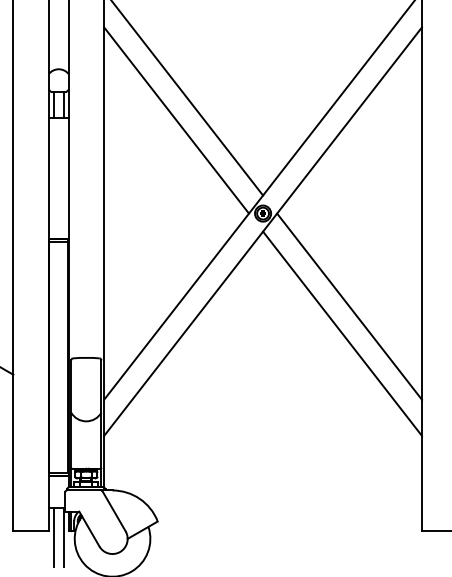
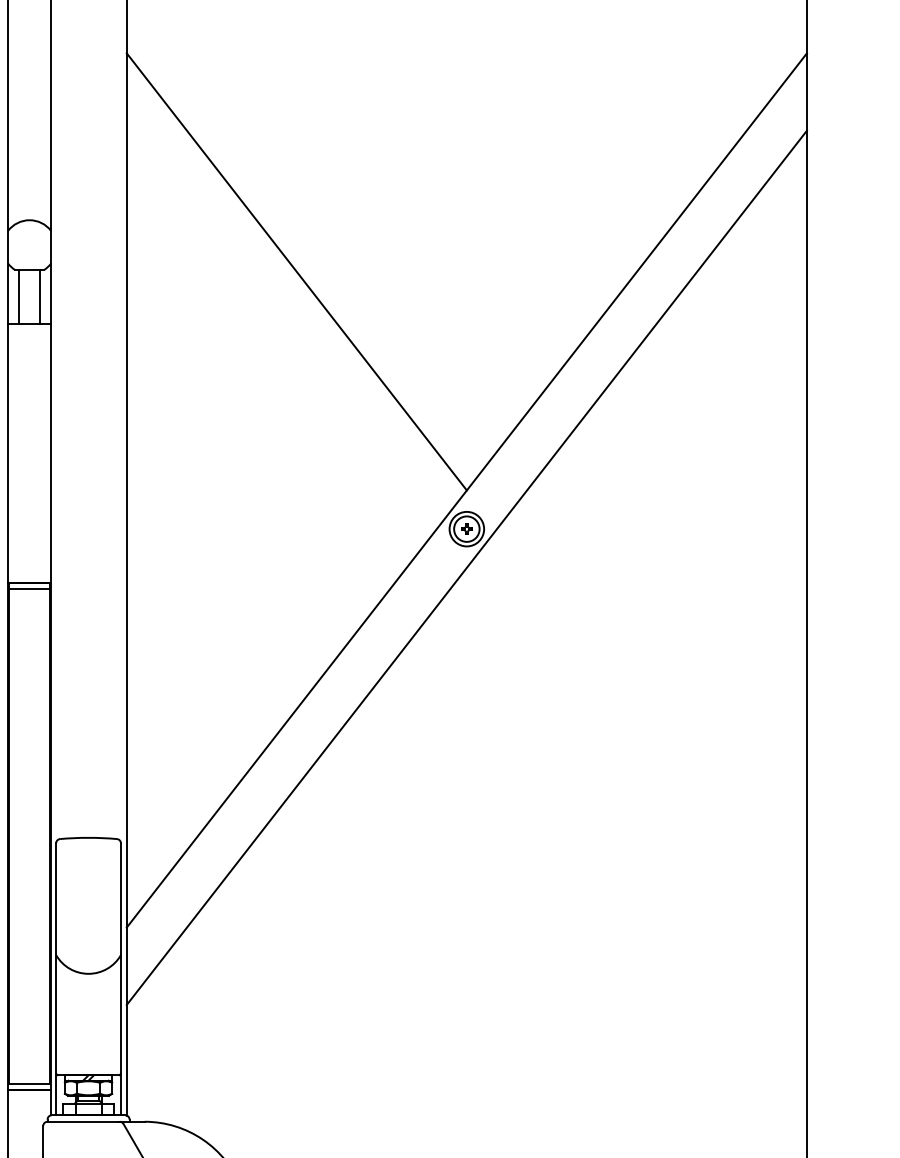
line: (176, 120) -> (281, 329), removed
line: (349, 306) -> (651, 727), removed
line: (342, 333) -> (636, 785), removed

